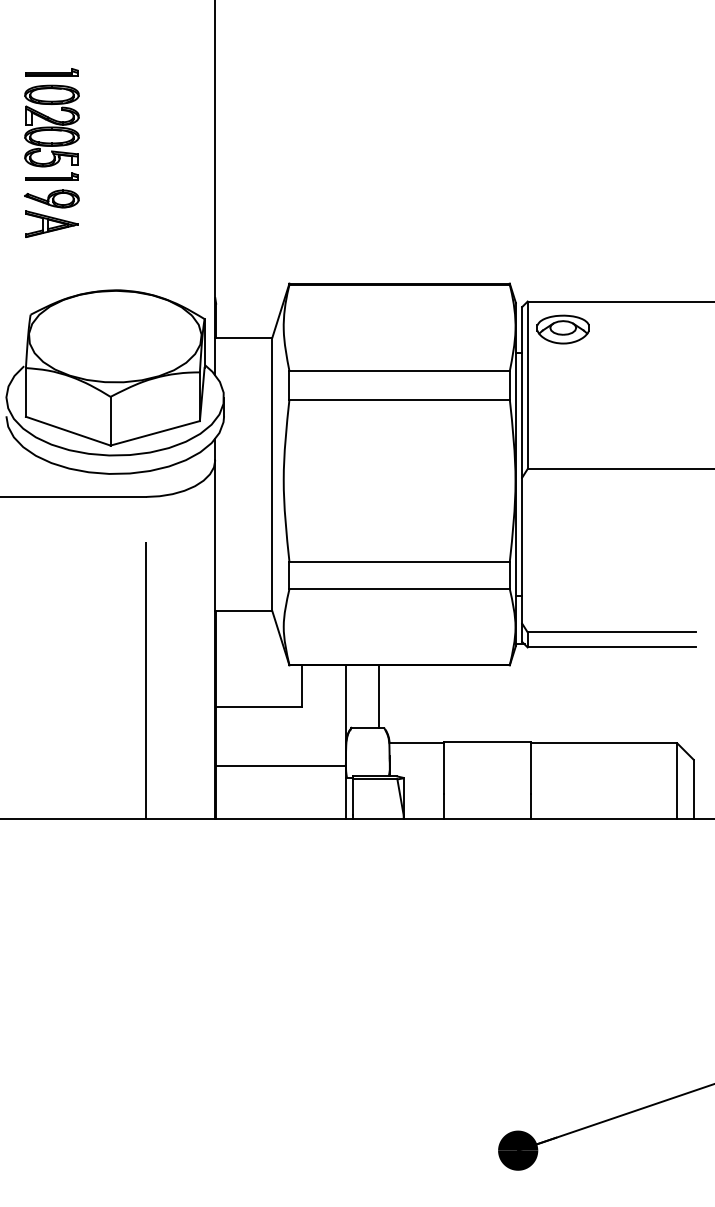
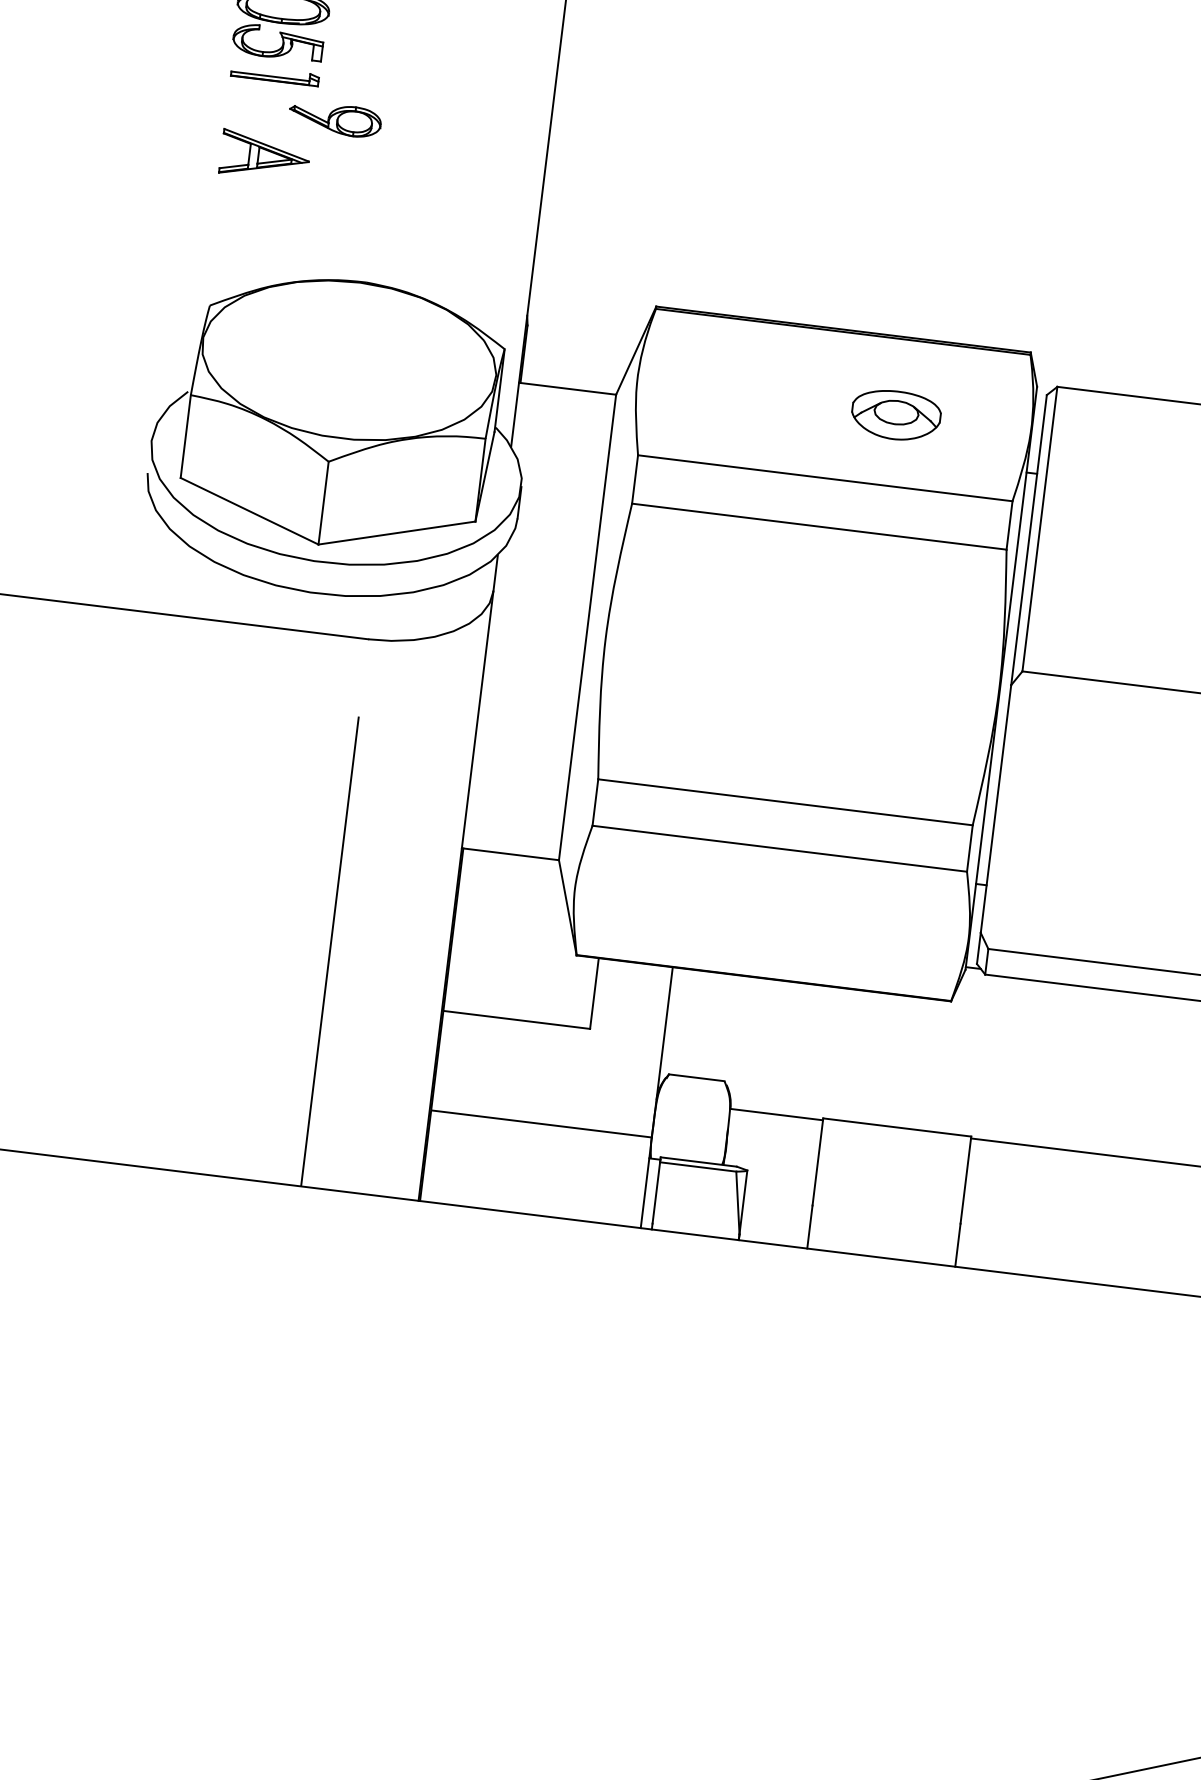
part: (51, 198) -> (334, 118), moved
part: (562, 329) -> (894, 415), moved
line: (379, 696) -> (723, 1027), removed

